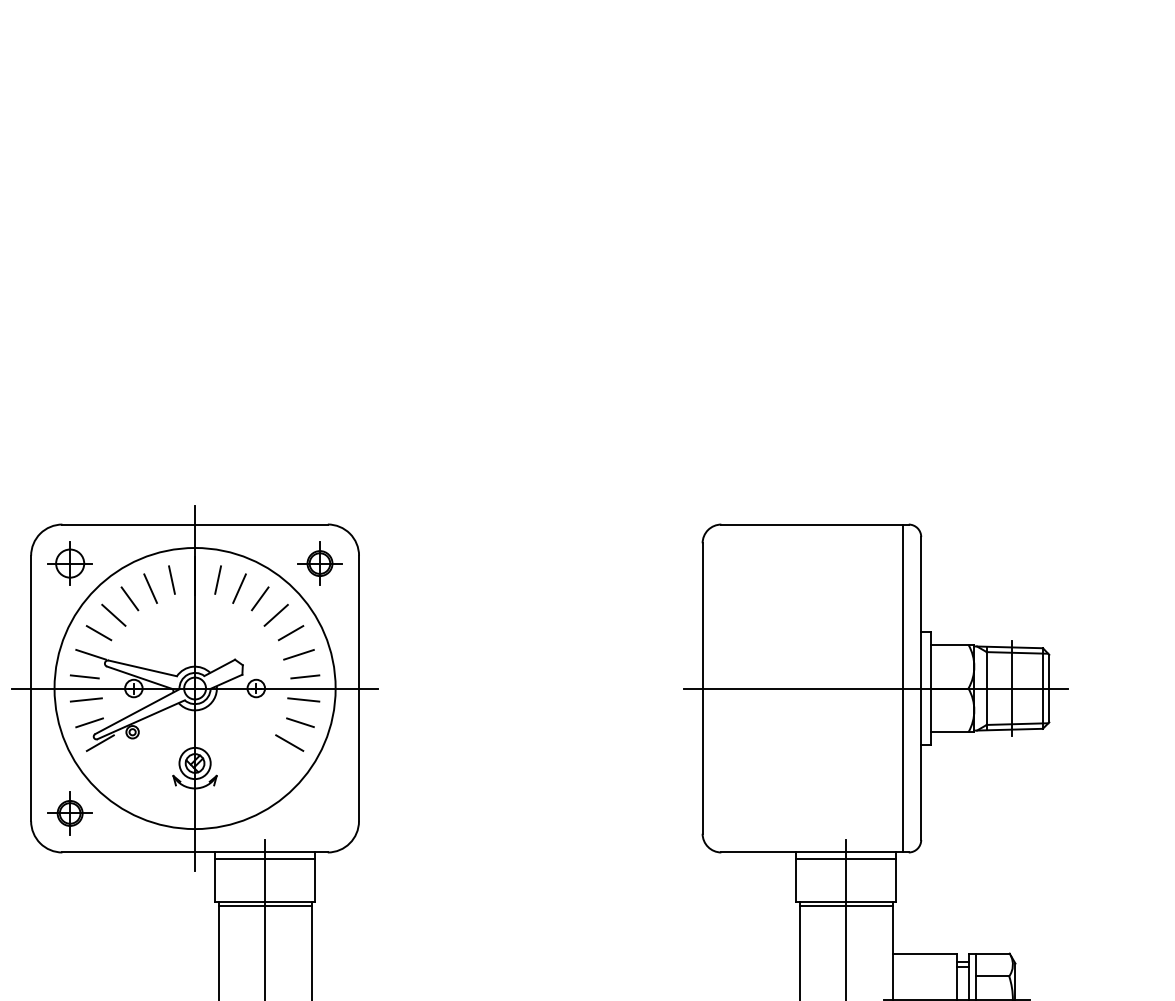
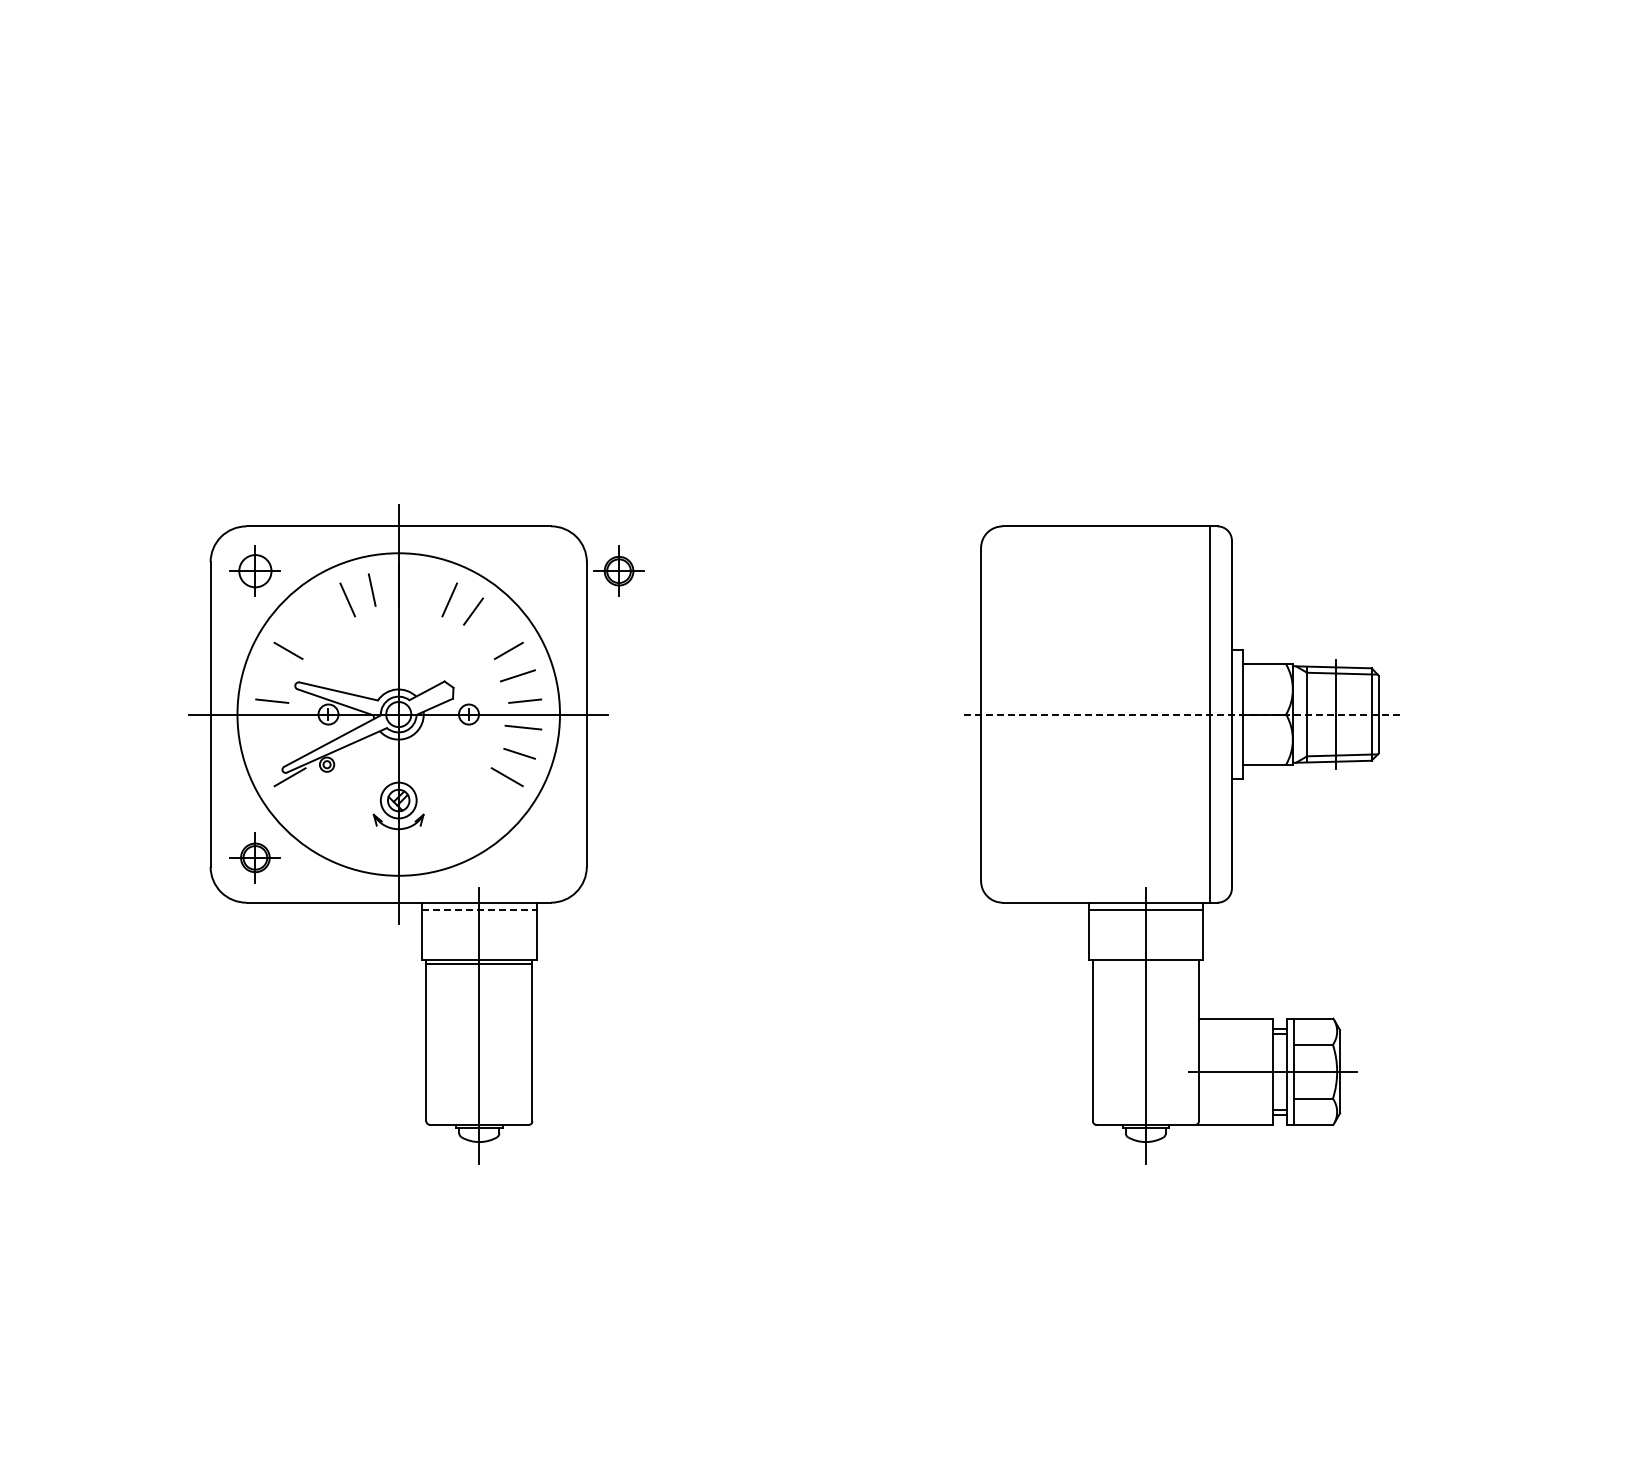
part: (319, 562) -> (618, 570), moved
line: (217, 579) -> (424, 589), removed
line: (129, 598) -> (323, 611), removed
line: (113, 615) -> (305, 630), removed
line: (275, 615) -> (491, 630), removed
line: (91, 654) -> (279, 675), removed
line: (875, 688) -> (1179, 714), solid -> dashed
line: (85, 699) -> (273, 727), removed
line: (89, 722) -> (277, 753), removed
line: (265, 858) -> (479, 909), solid -> dashed
line: (845, 905) -> (1145, 963), removed

